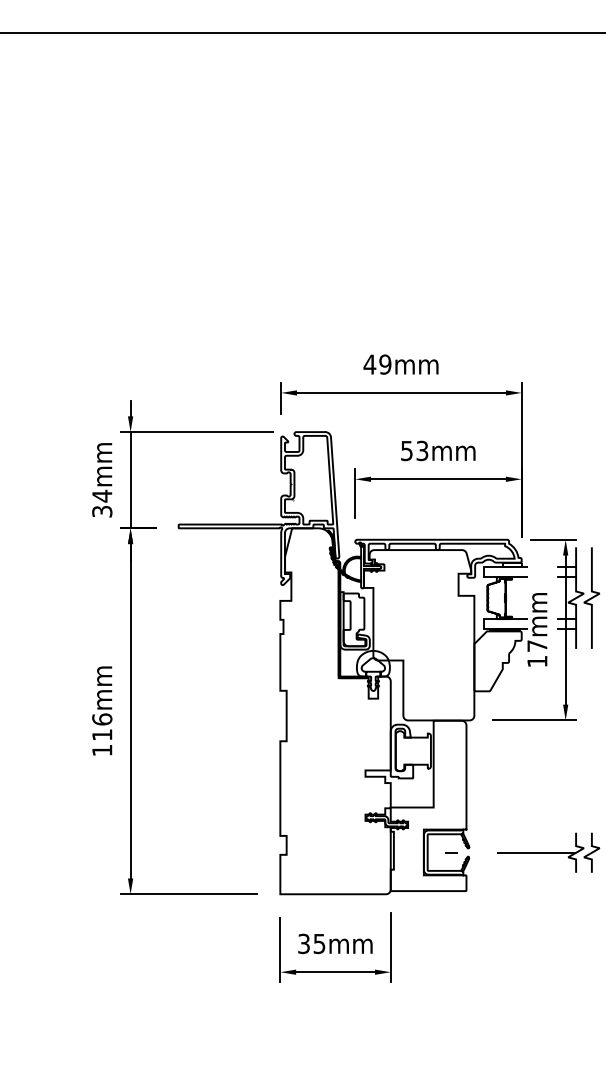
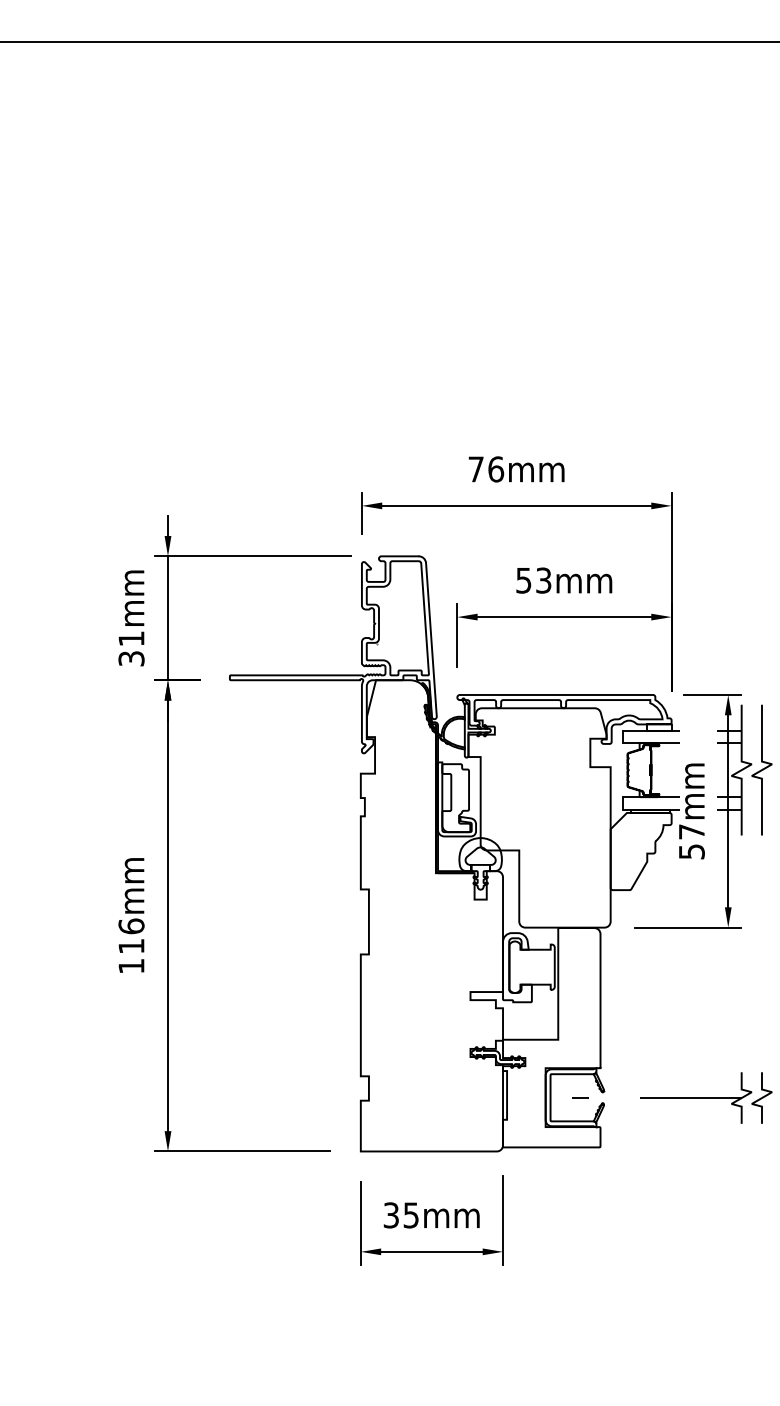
text: (377, 364) -> (485, 469), 49mm -> 76mm
text: (102, 495) -> (131, 637), 34mm -> 31mm
text: (537, 661) -> (691, 851), 17mm -> 57mm

